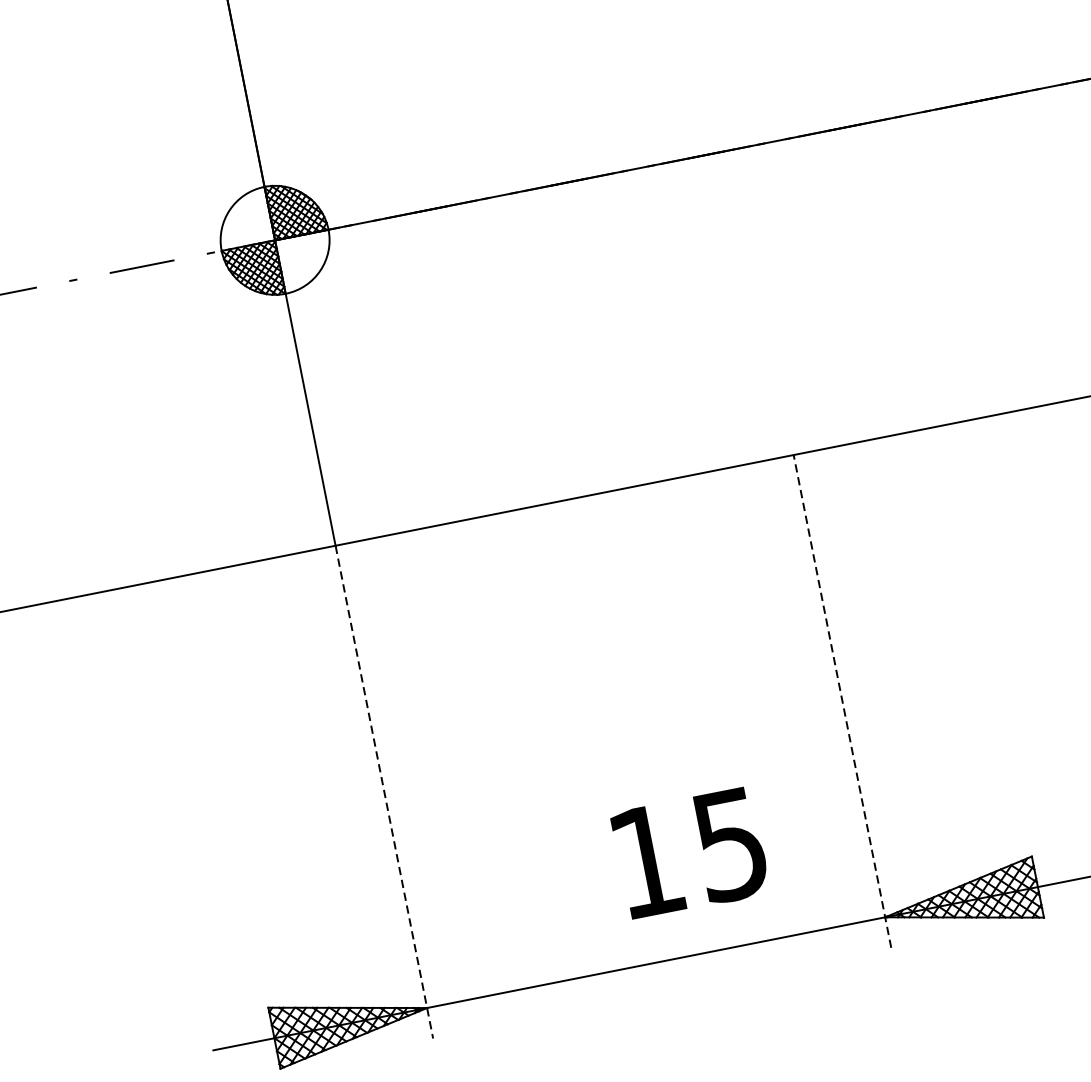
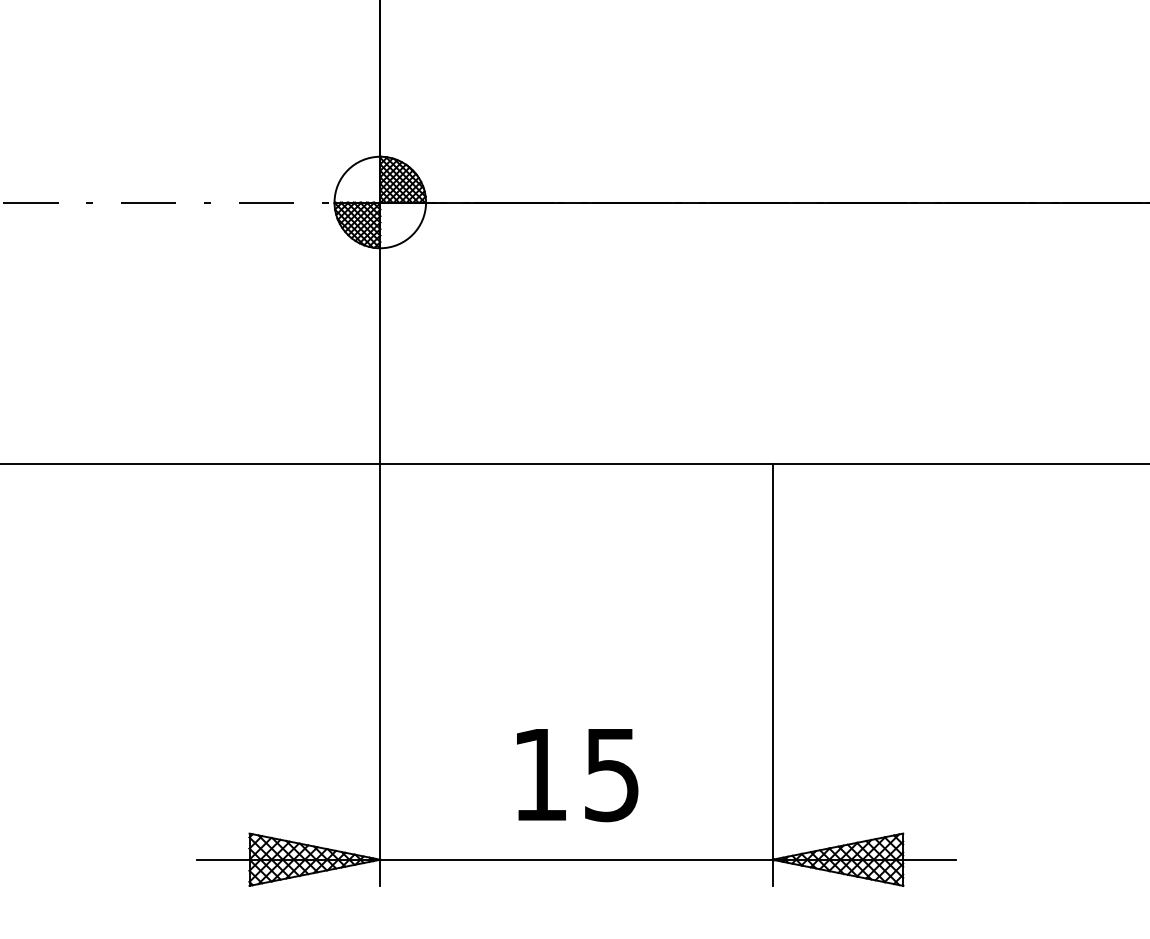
line: (842, 700) -> (772, 674), dashed -> solid
line: (384, 791) -> (380, 674), dashed -> solid
text: (690, 853) -> (577, 775), moved

